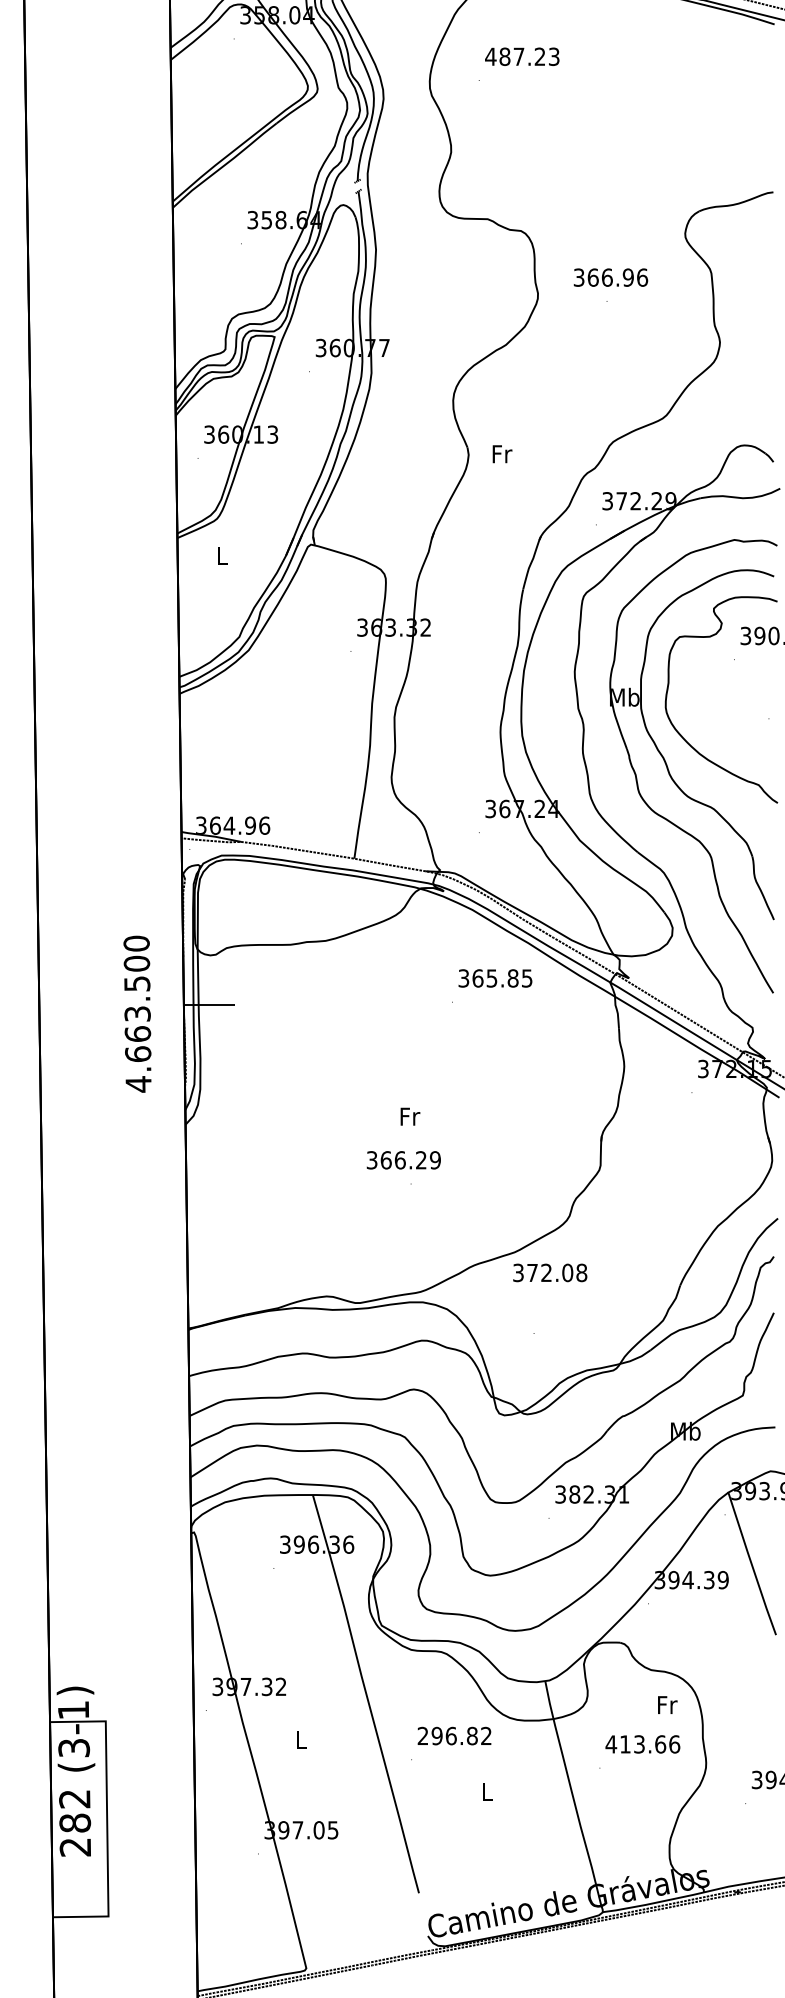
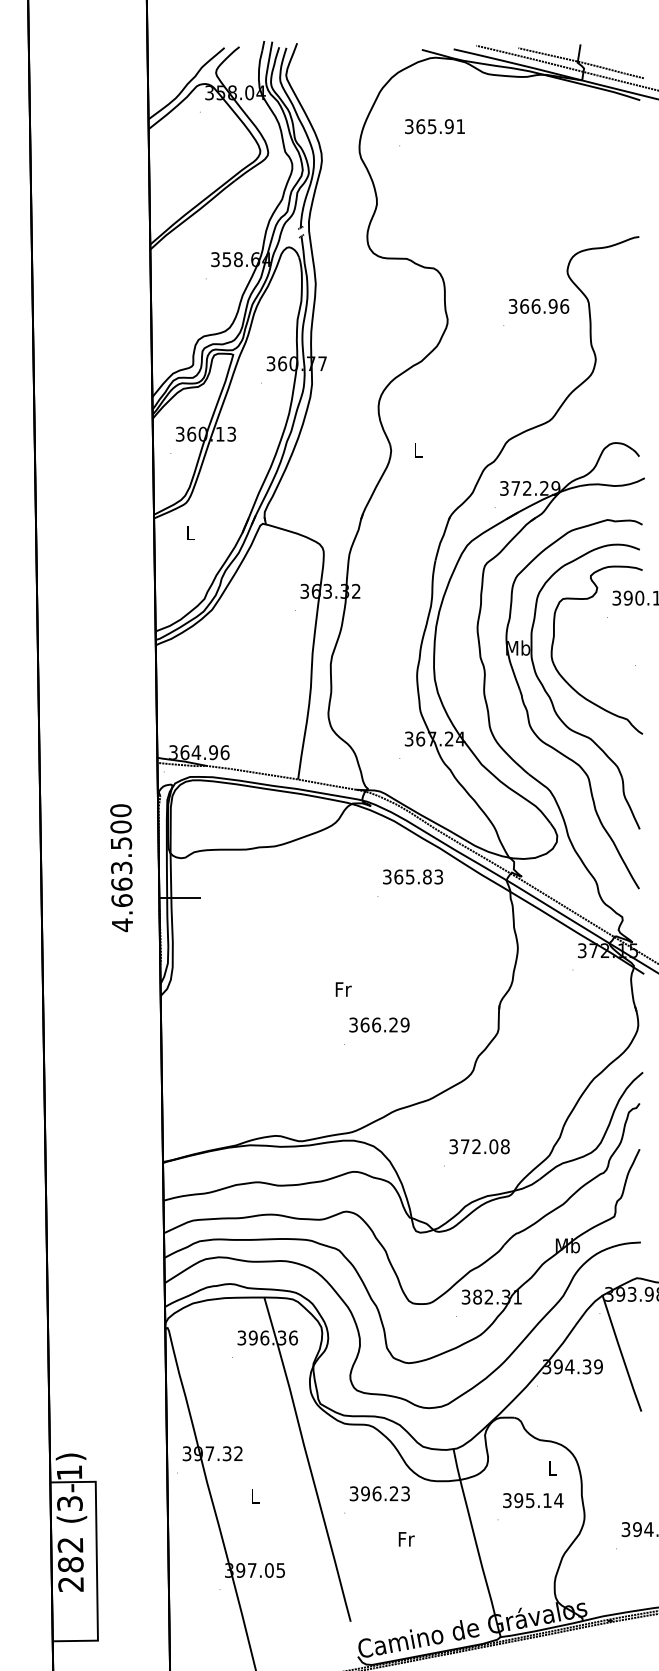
text: (521, 56) -> (434, 126), 487.23 -> 365.91
text: (610, 277) -> (538, 306), moved
text: (502, 453) -> (418, 449), Fr -> L
text: (528, 977) -> (439, 876), 365.85 -> 365.83
text: (137, 1014) -> (121, 868), moved
text: (403, 1159) -> (379, 1024), moved
text: (550, 1272) -> (479, 1146), moved
text: (668, 1705) -> (553, 1468), Fr -> L
text: (454, 1735) -> (379, 1493), 296.82 -> 396.23
text: (642, 1744) -> (532, 1500), 413.66 -> 395.14
text: (487, 1792) -> (406, 1539), L -> Fr

